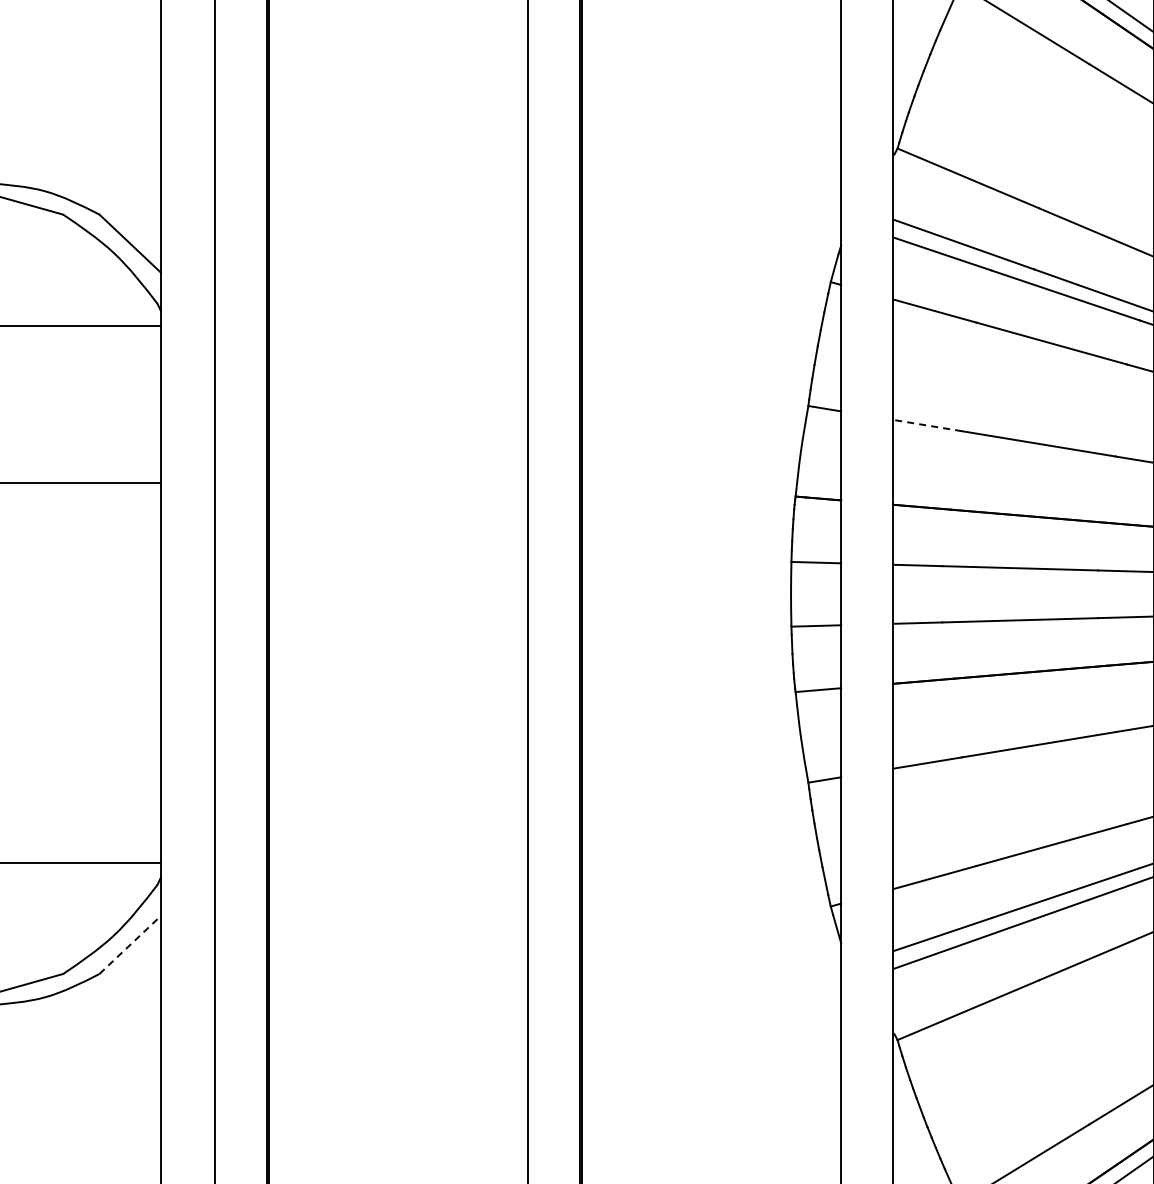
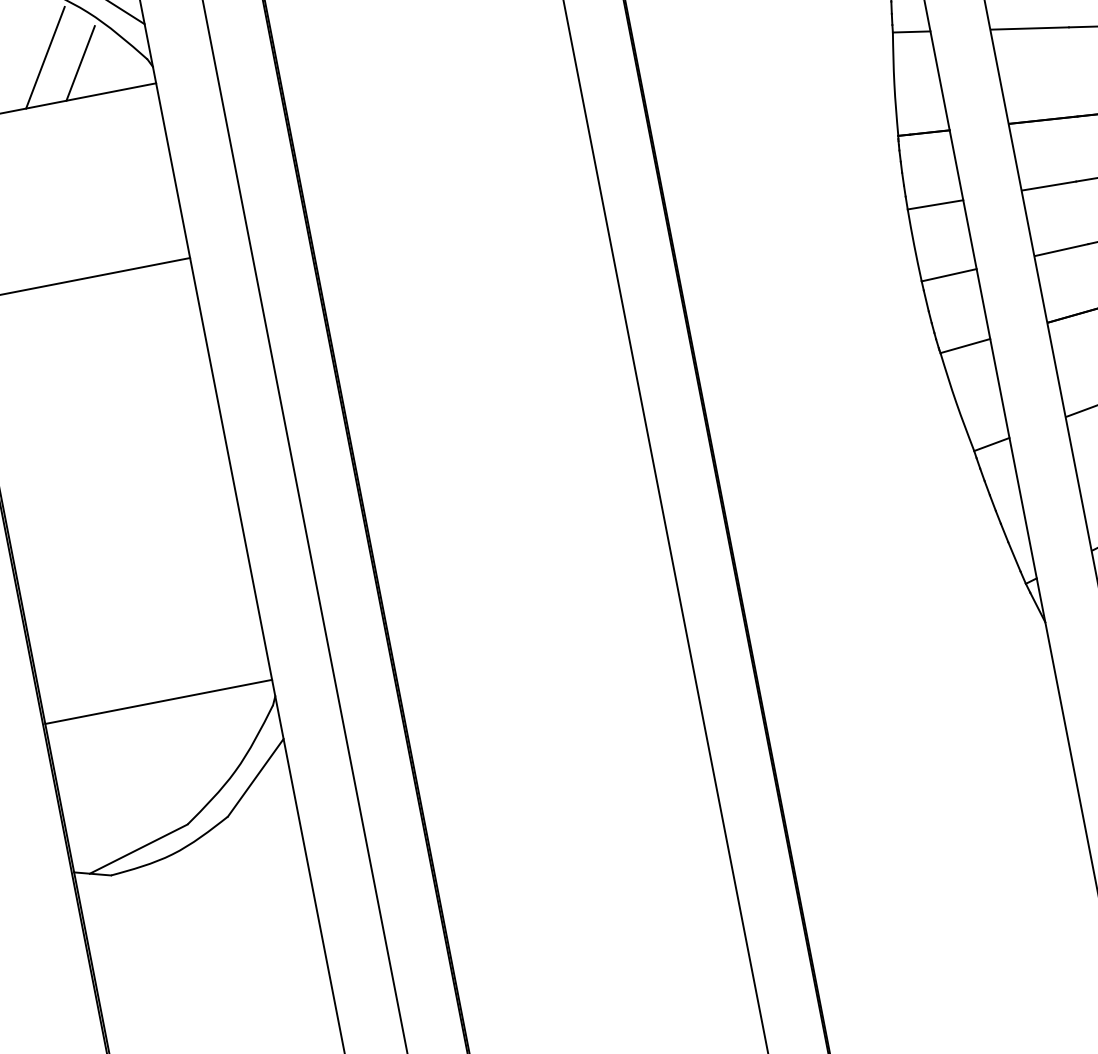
line: (68, 284) -> (44, 57), added
line: (98, 295) -> (80, 63), added
line: (927, 425) -> (1029, 28), dashed -> solid
line: (130, 944) -> (255, 777), dashed -> solid

